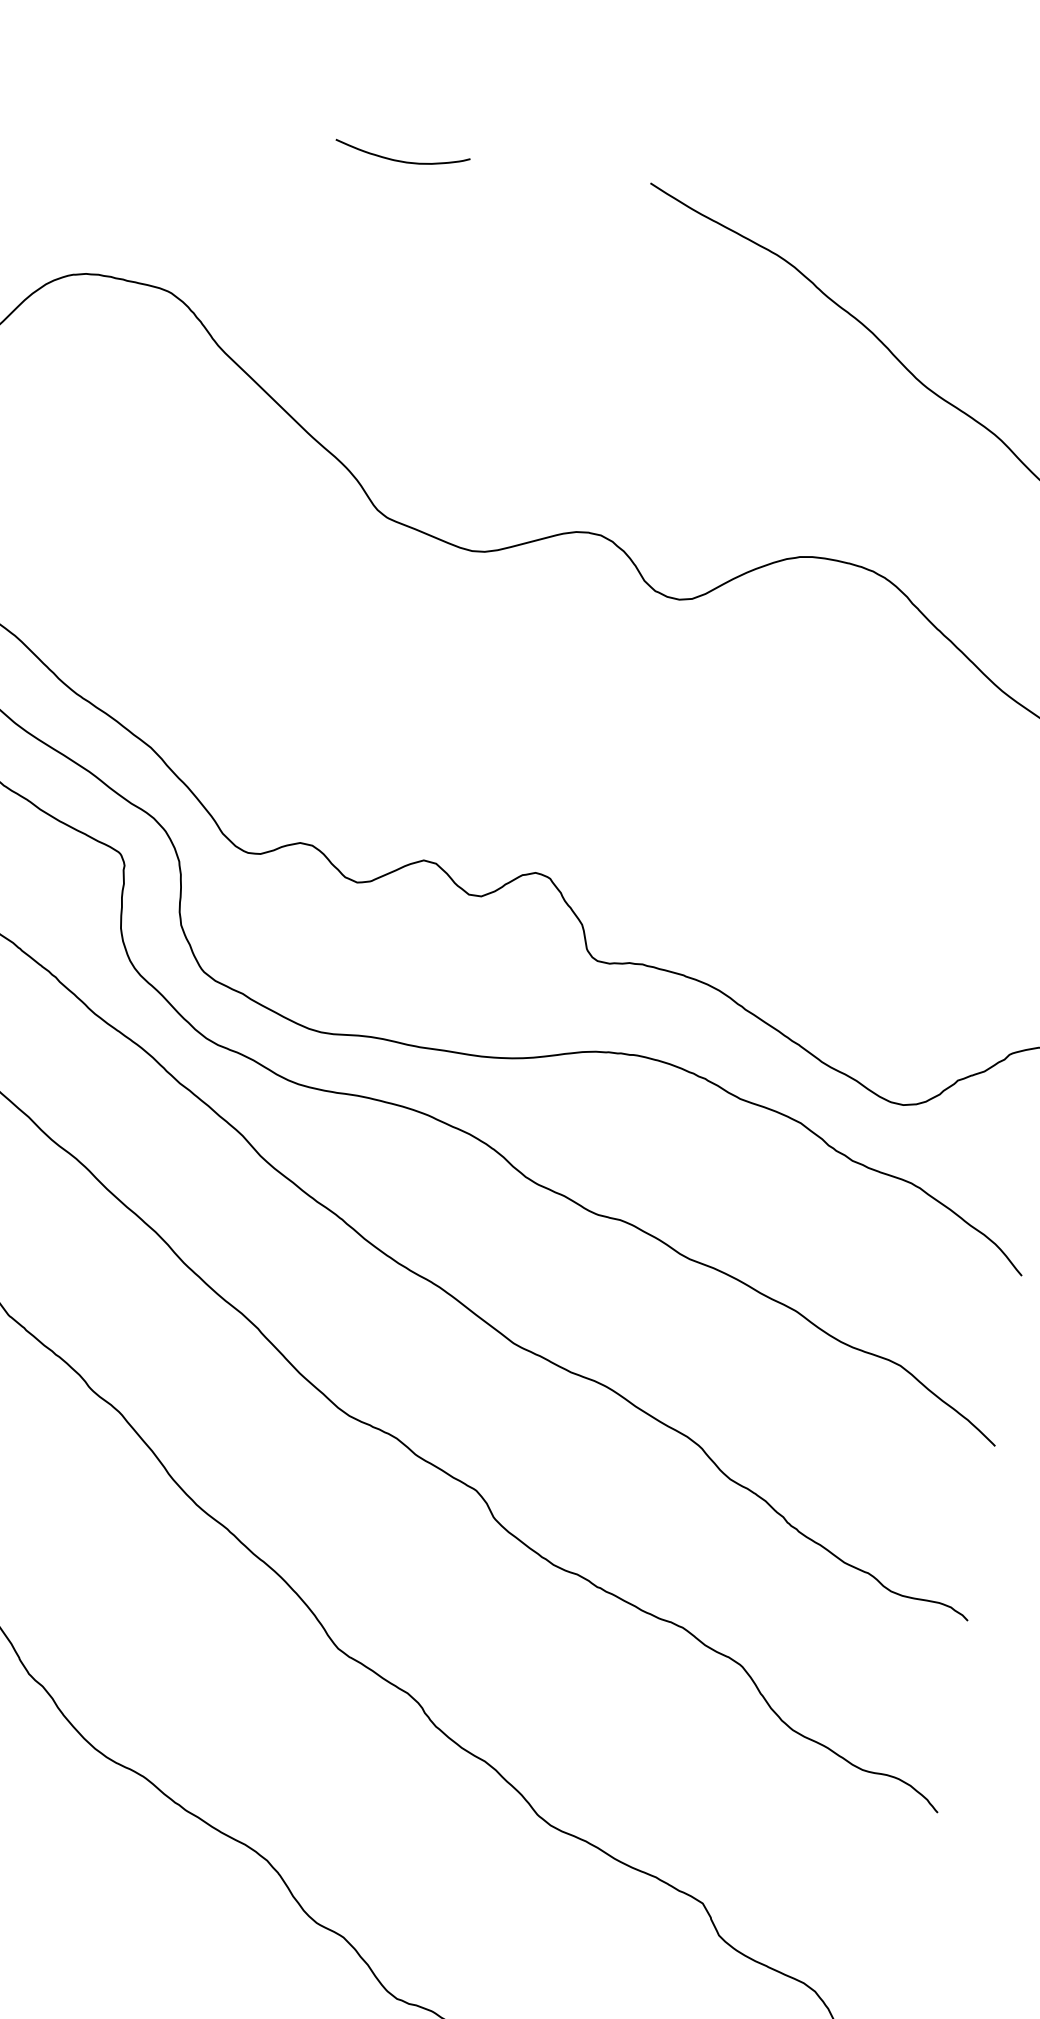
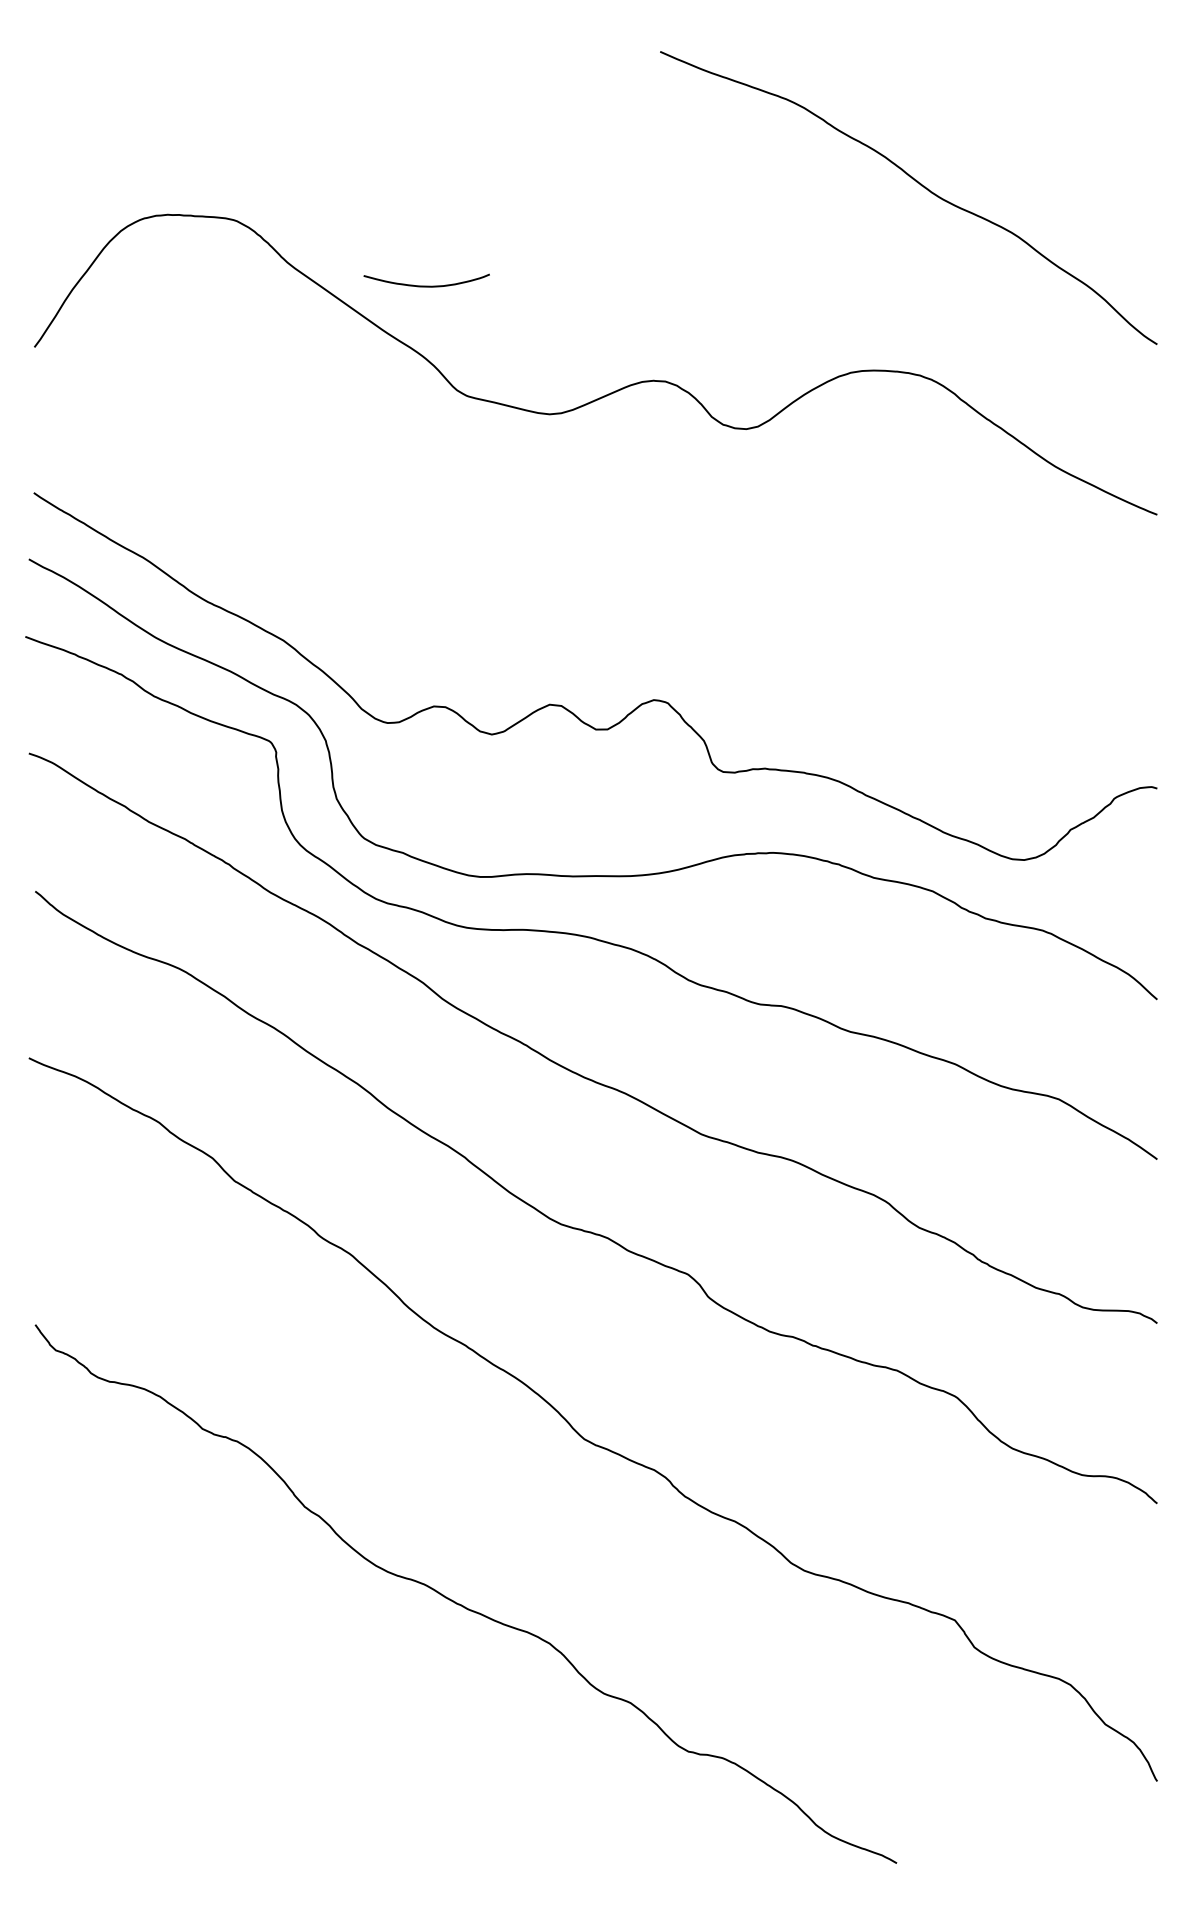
curve: (401, 160) -> (426, 285), moved

